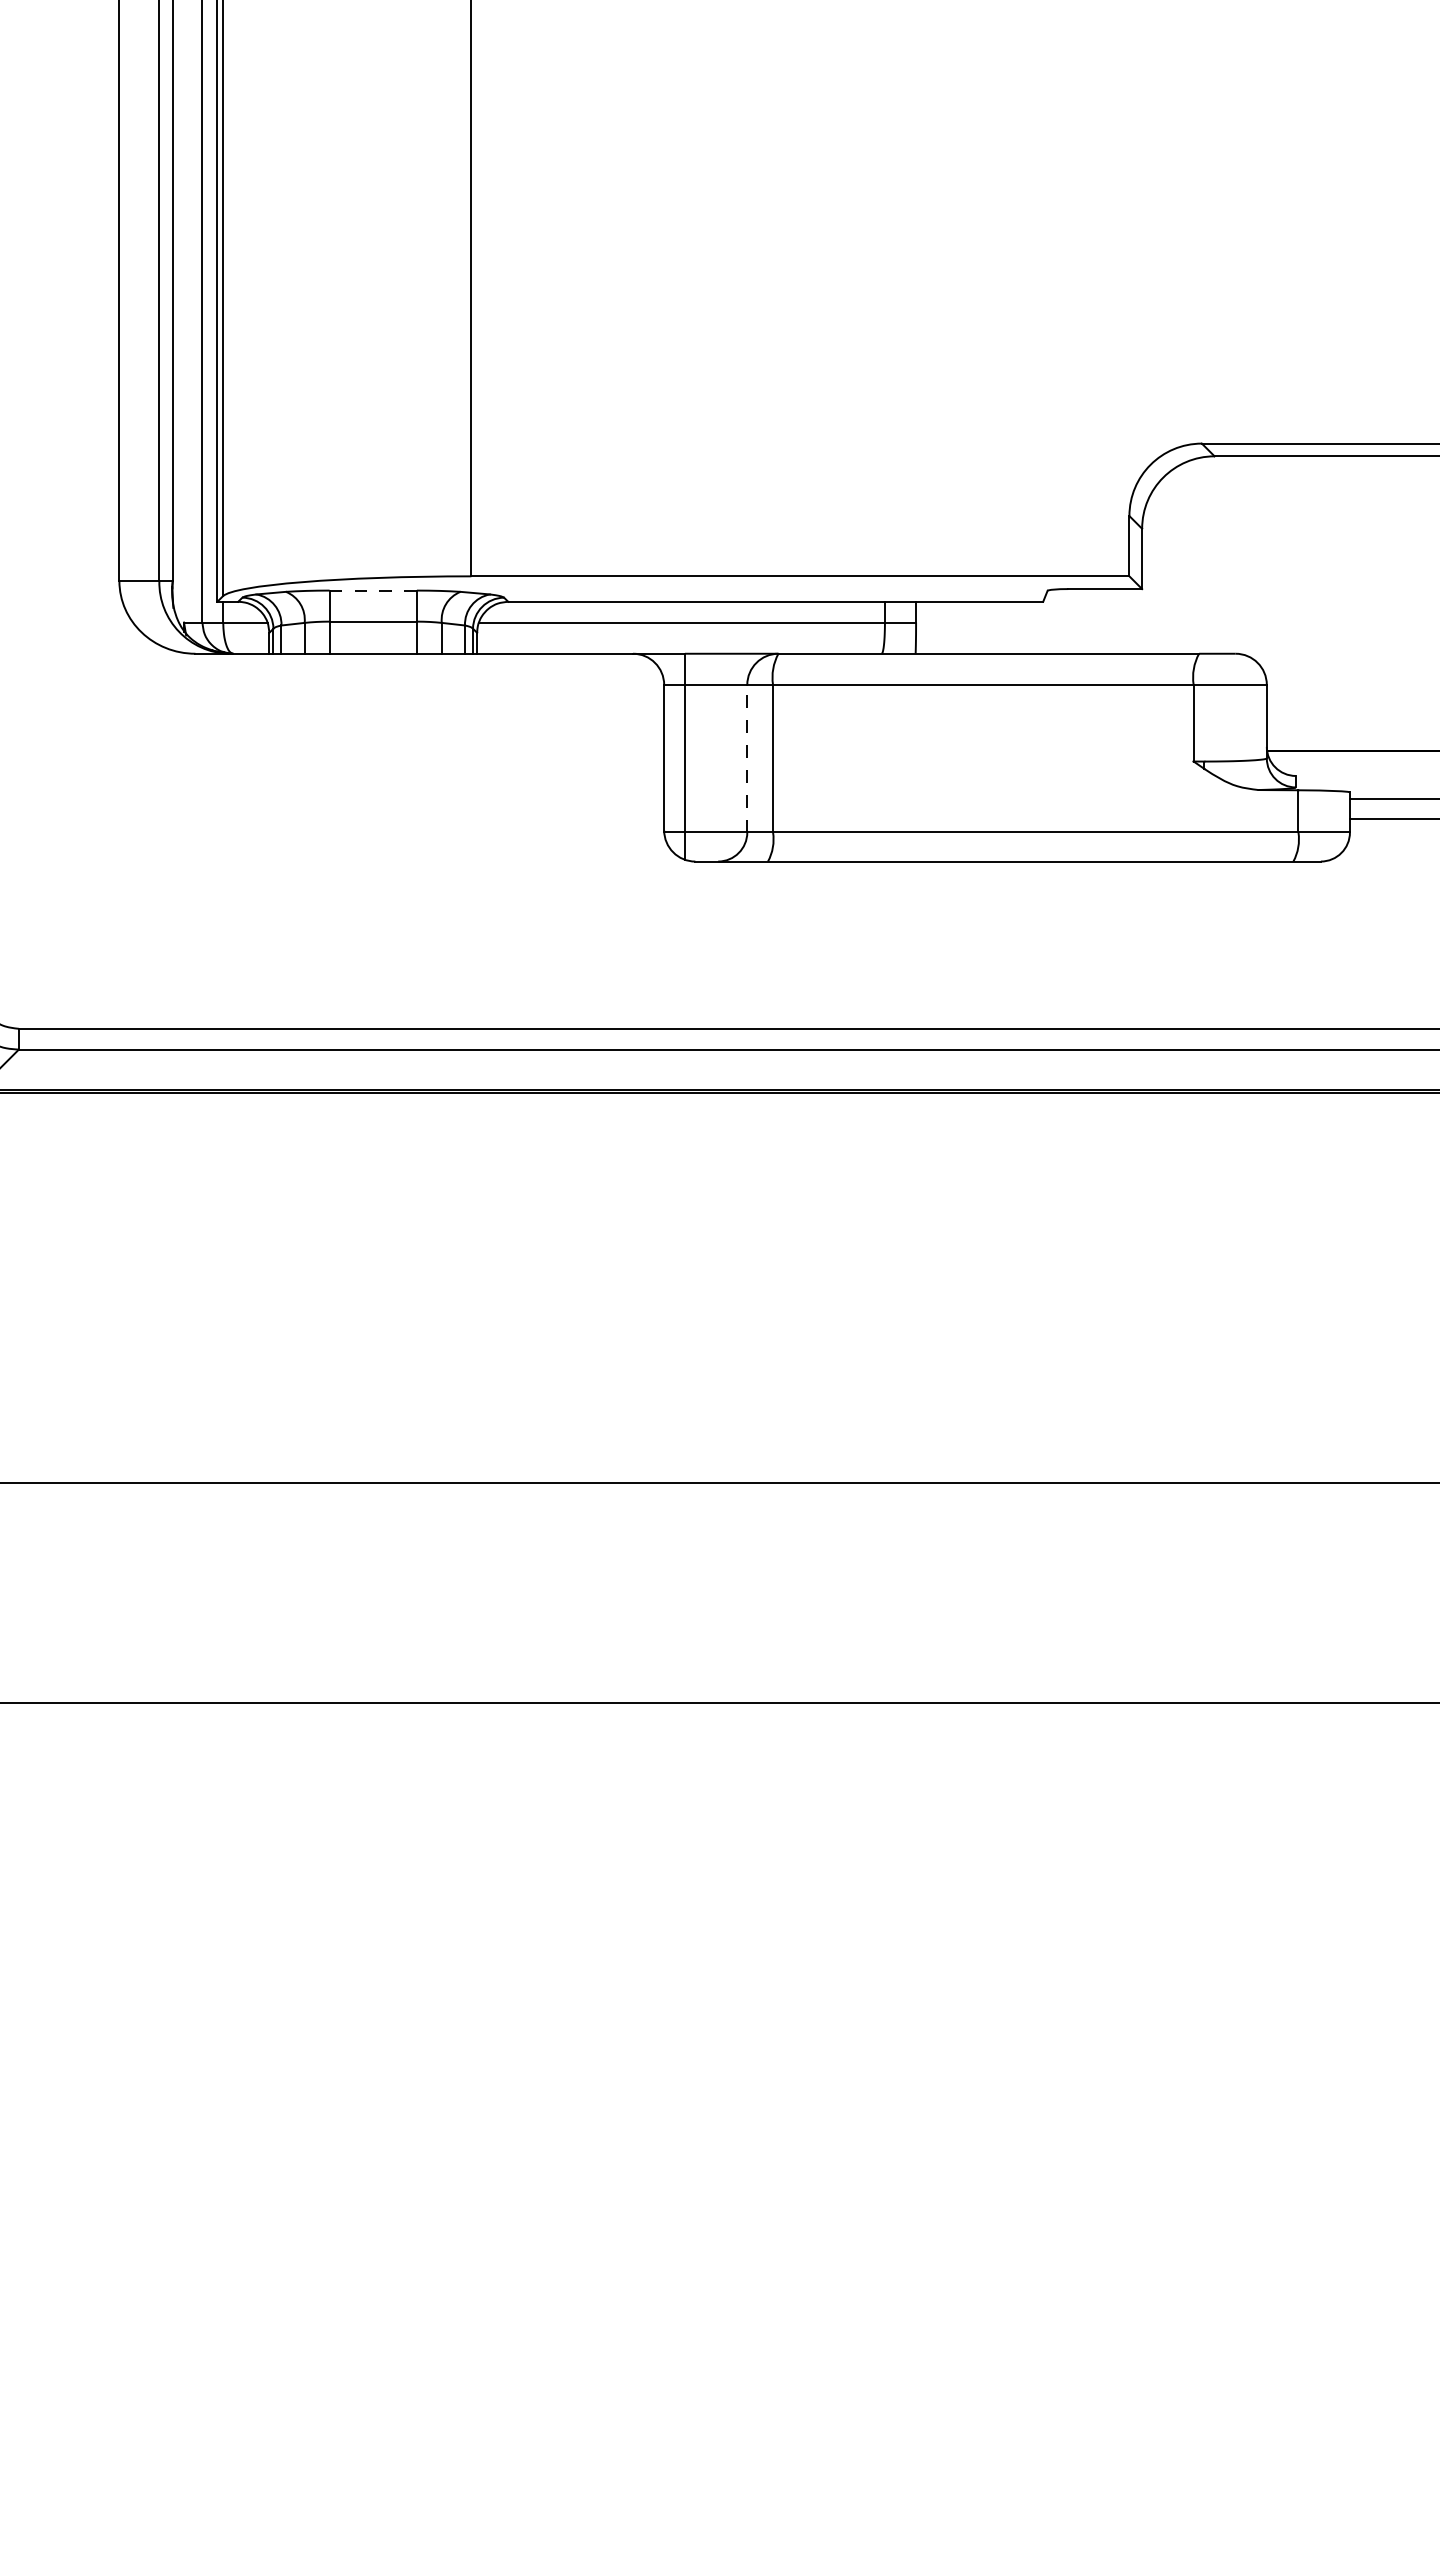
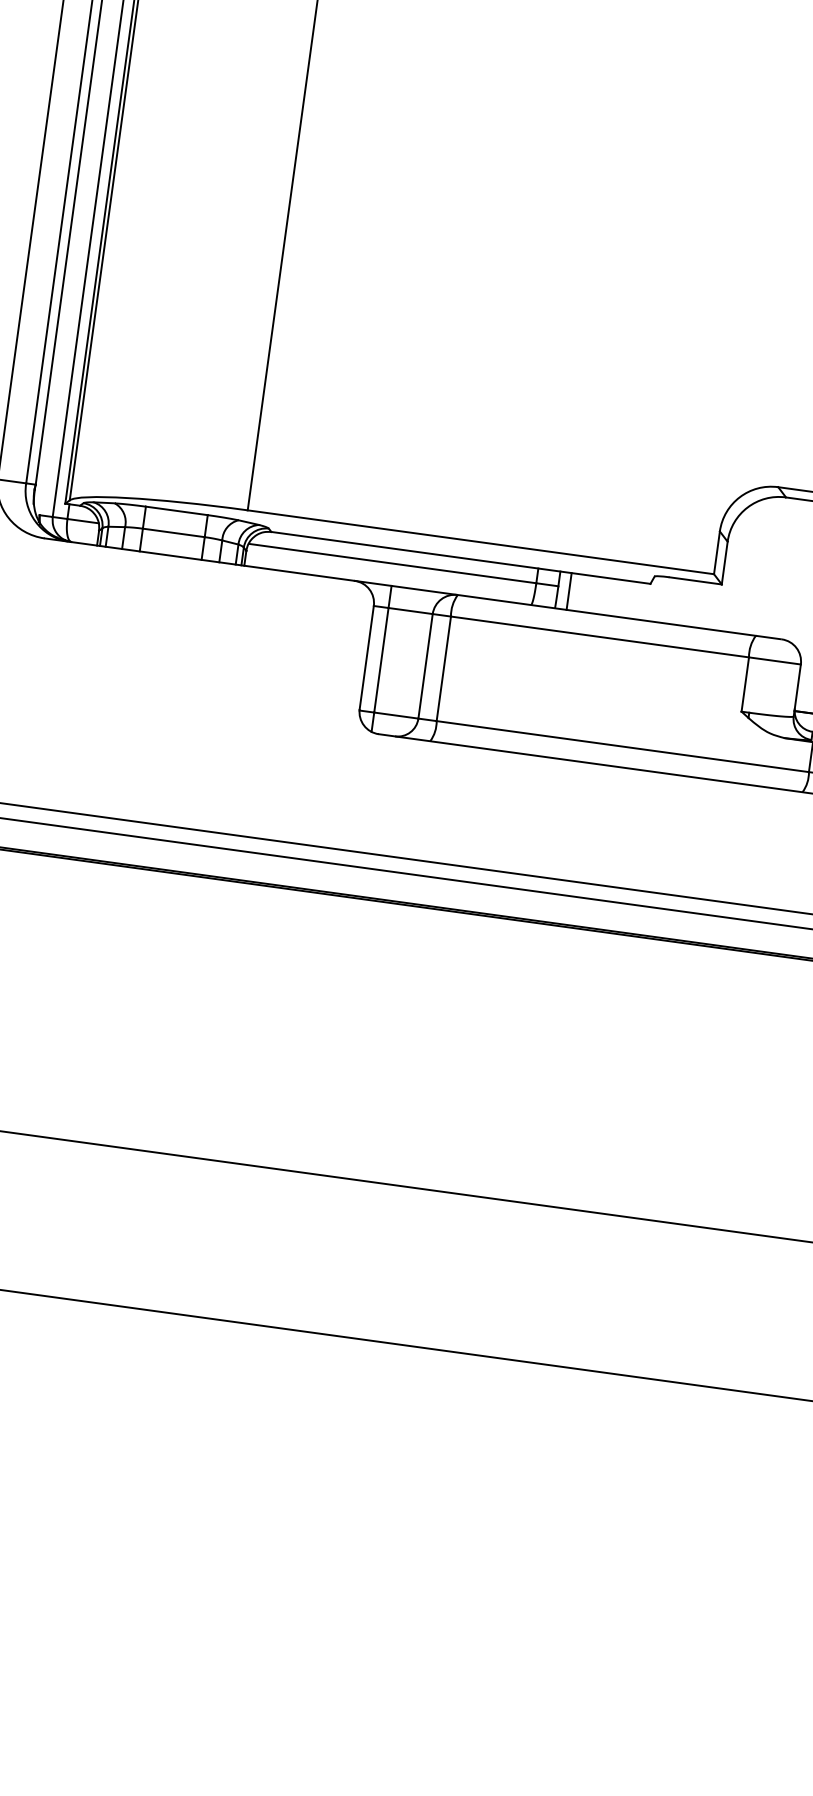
line: (373, 590) -> (177, 510), dashed -> solid
line: (931, 627) -> (568, 591), added
line: (747, 758) -> (425, 666), dashed -> solid

